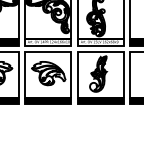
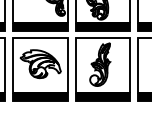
fill: (48, 42) -> (40, 26), added
fill: (100, 42) -> (102, 26), added

